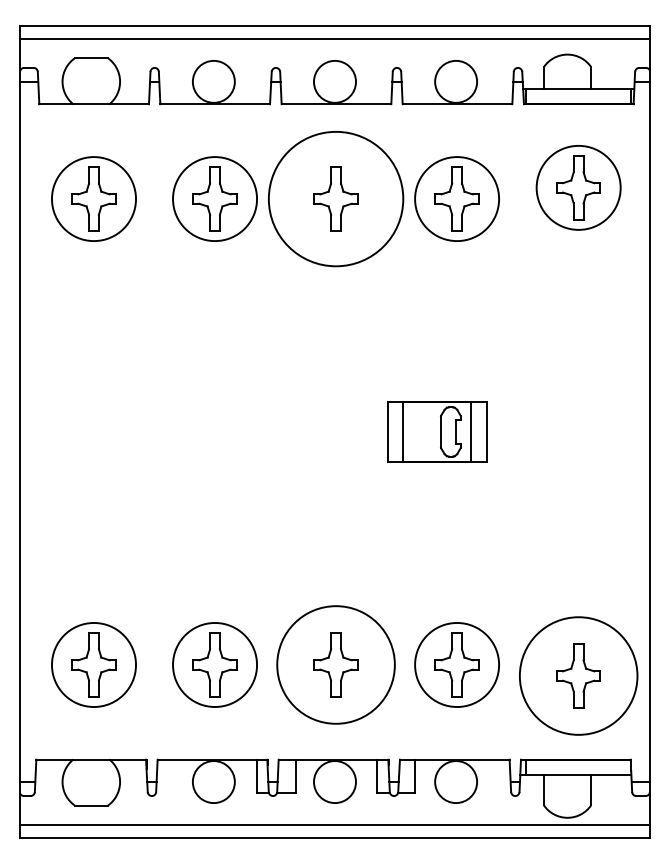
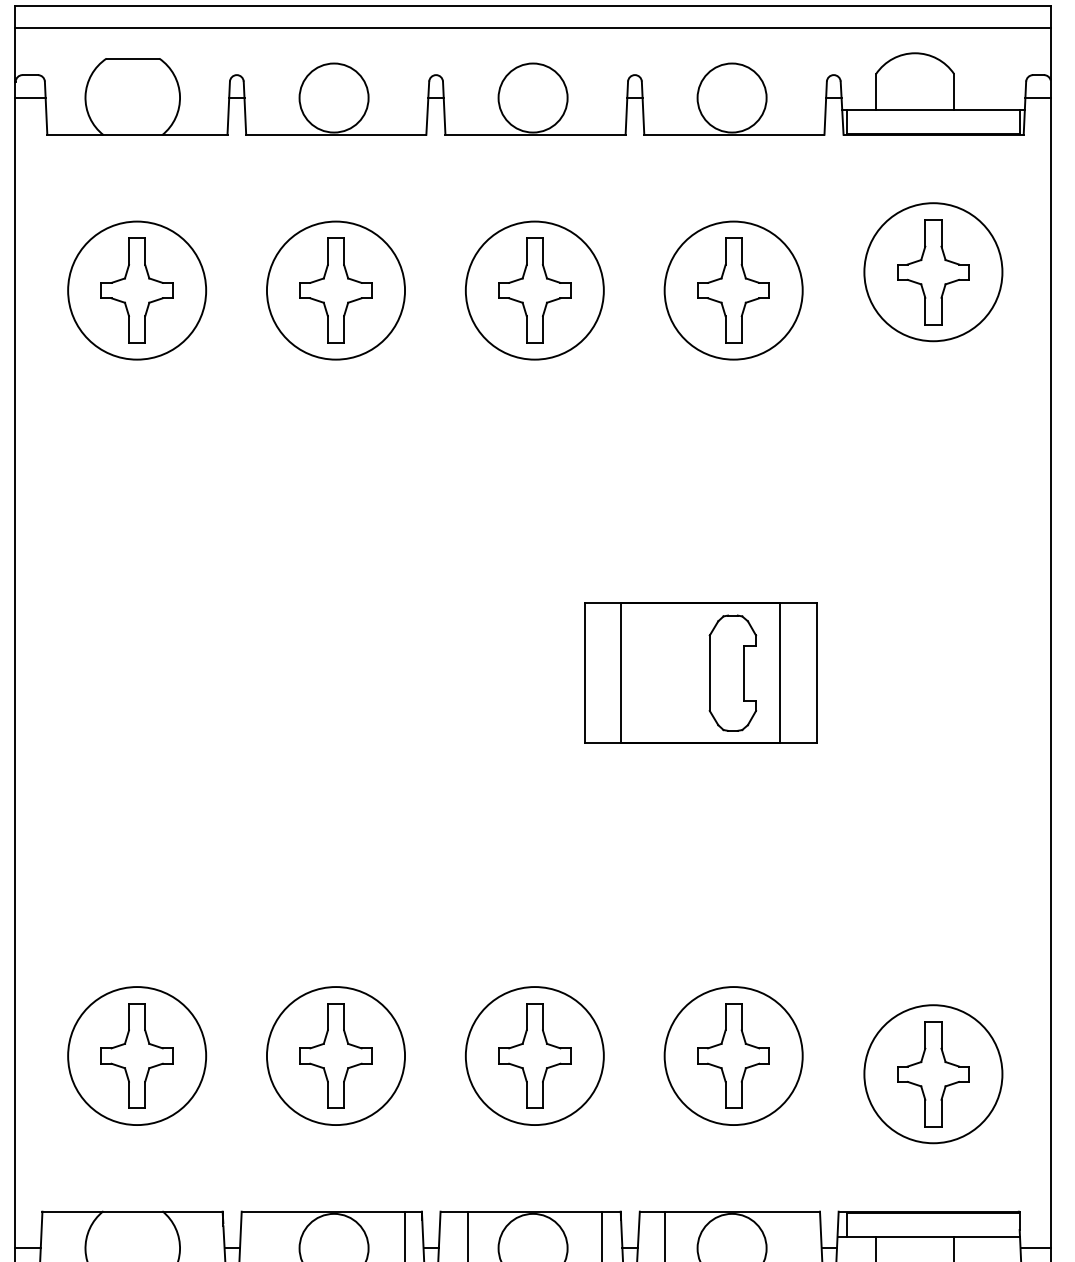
circle: (336, 199) -> (535, 291), size x0.62
part: (437, 431) -> (701, 672), size x1.43
circle: (336, 664) -> (535, 1055), size x0.71
circle: (578, 676) -> (933, 1074), size x0.71

